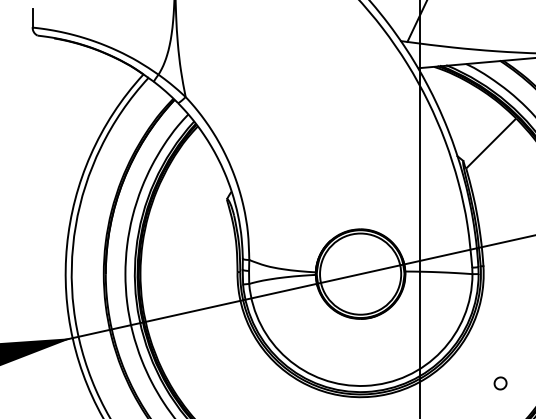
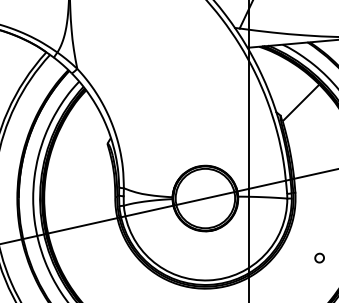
part: (500, 383) -> (319, 258), moved

